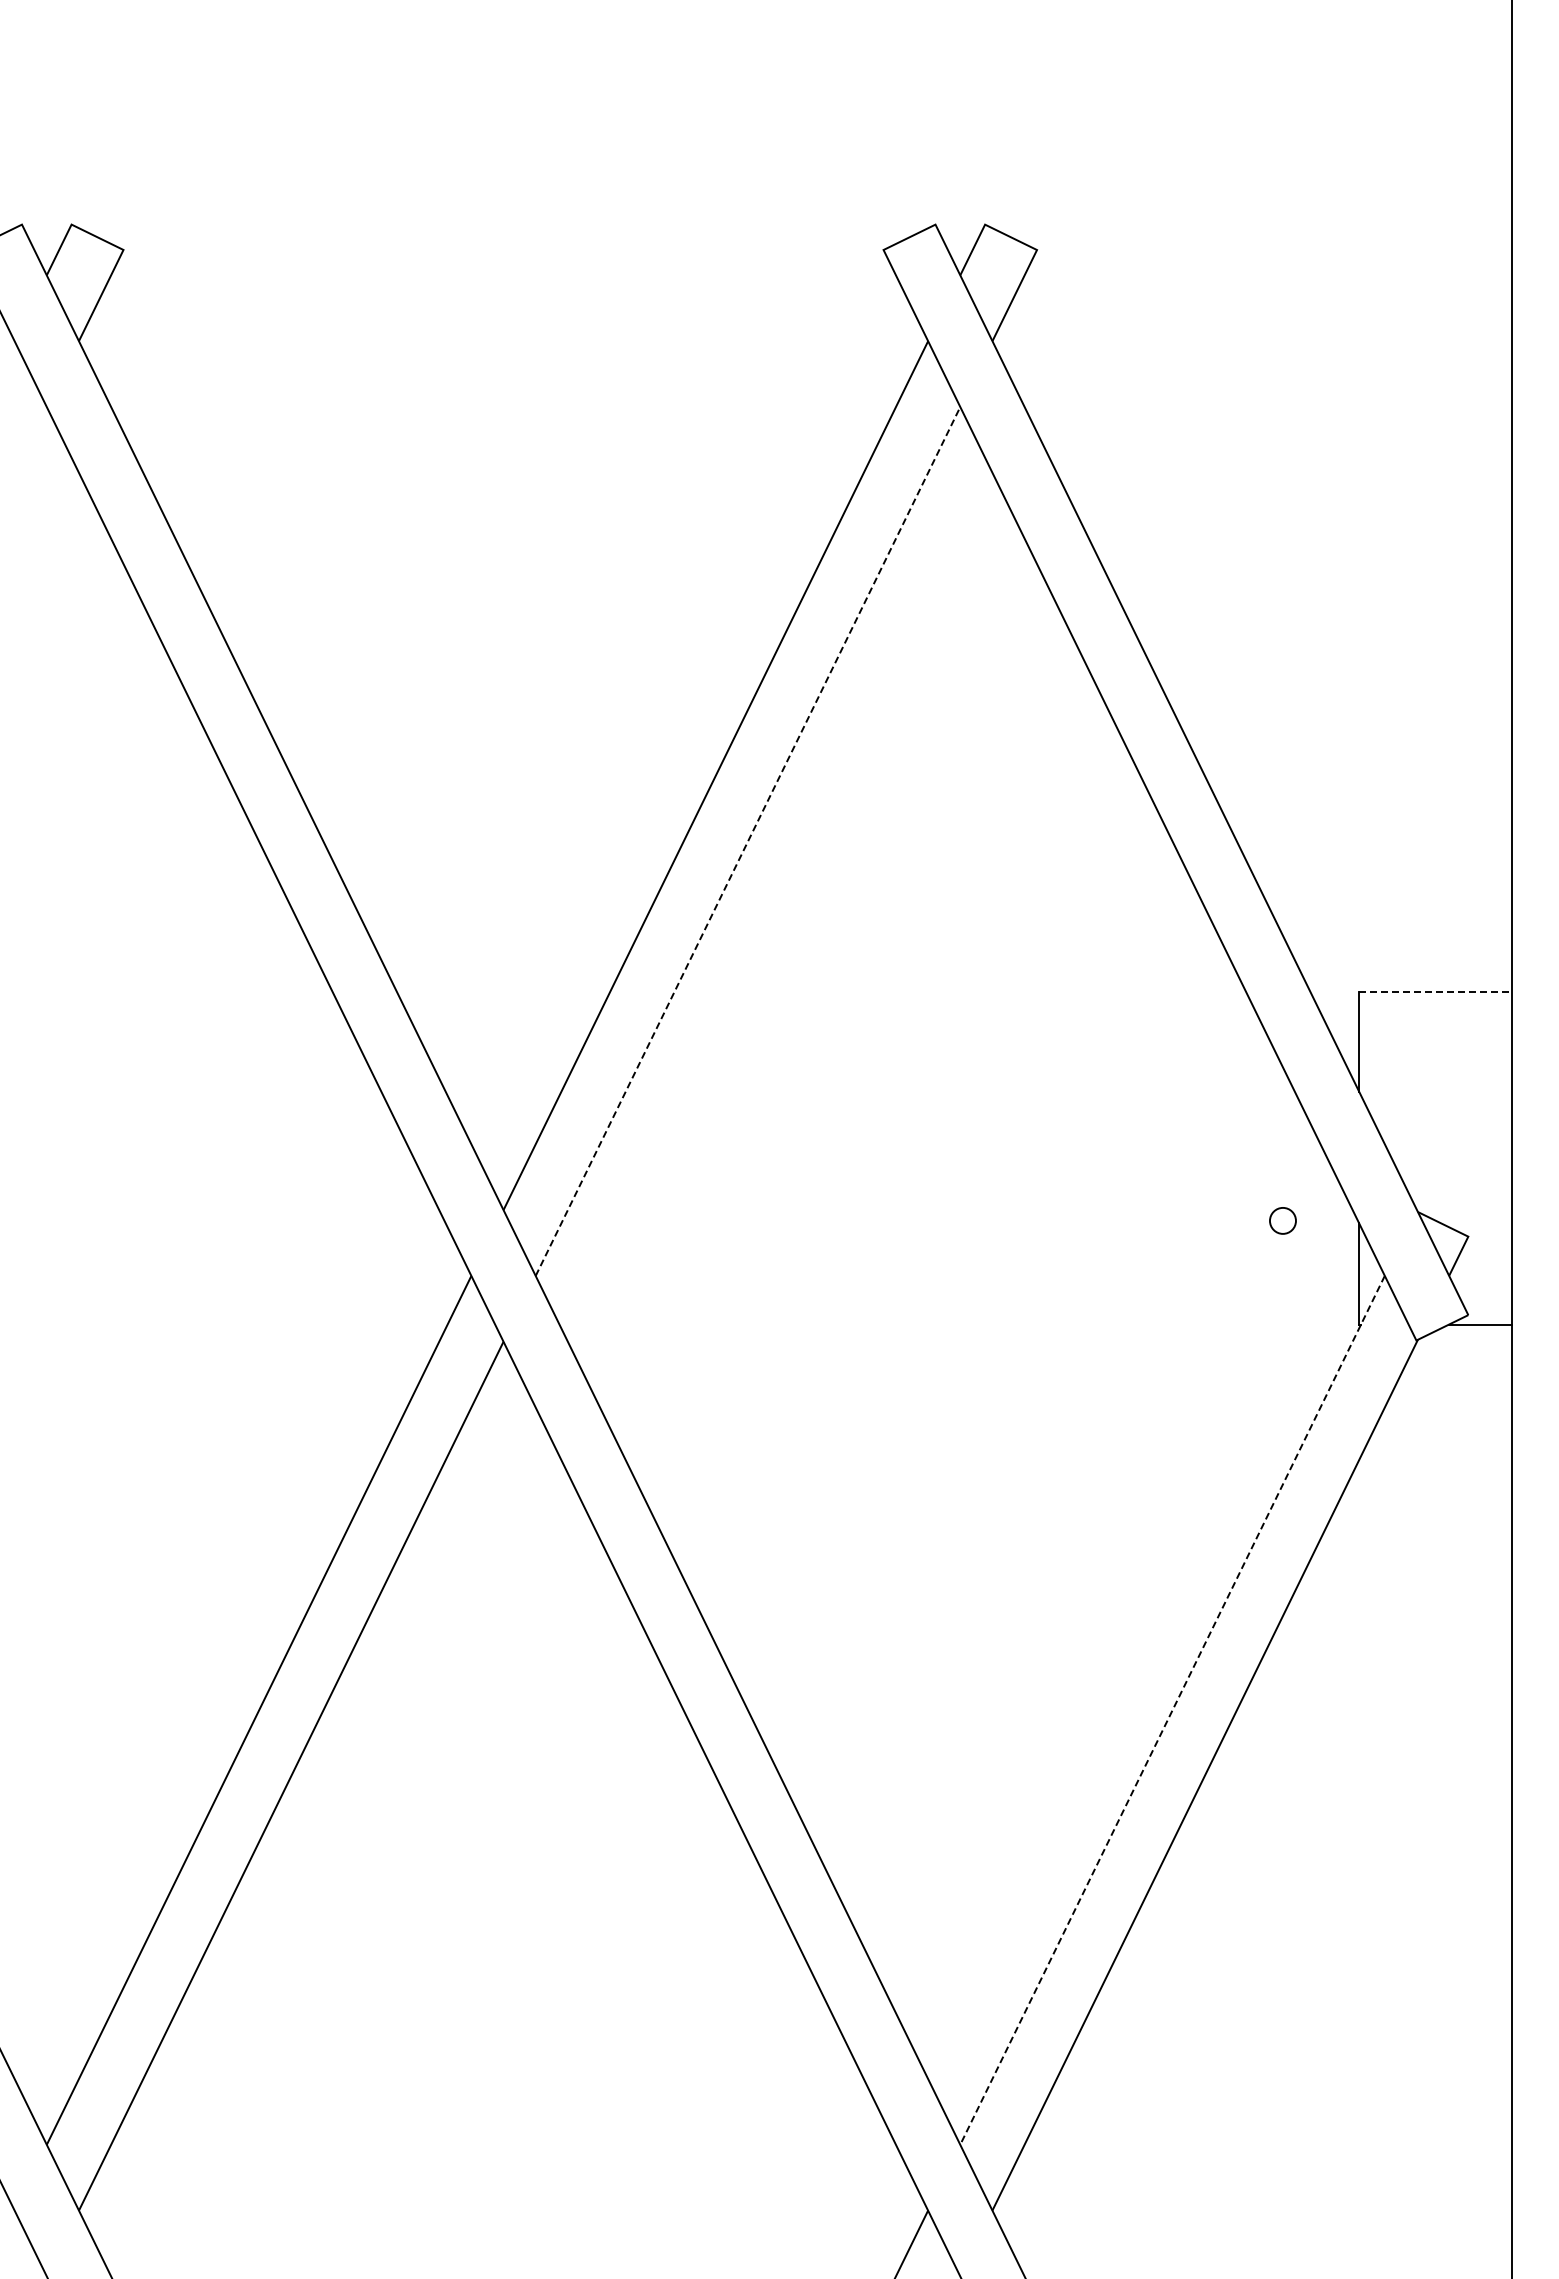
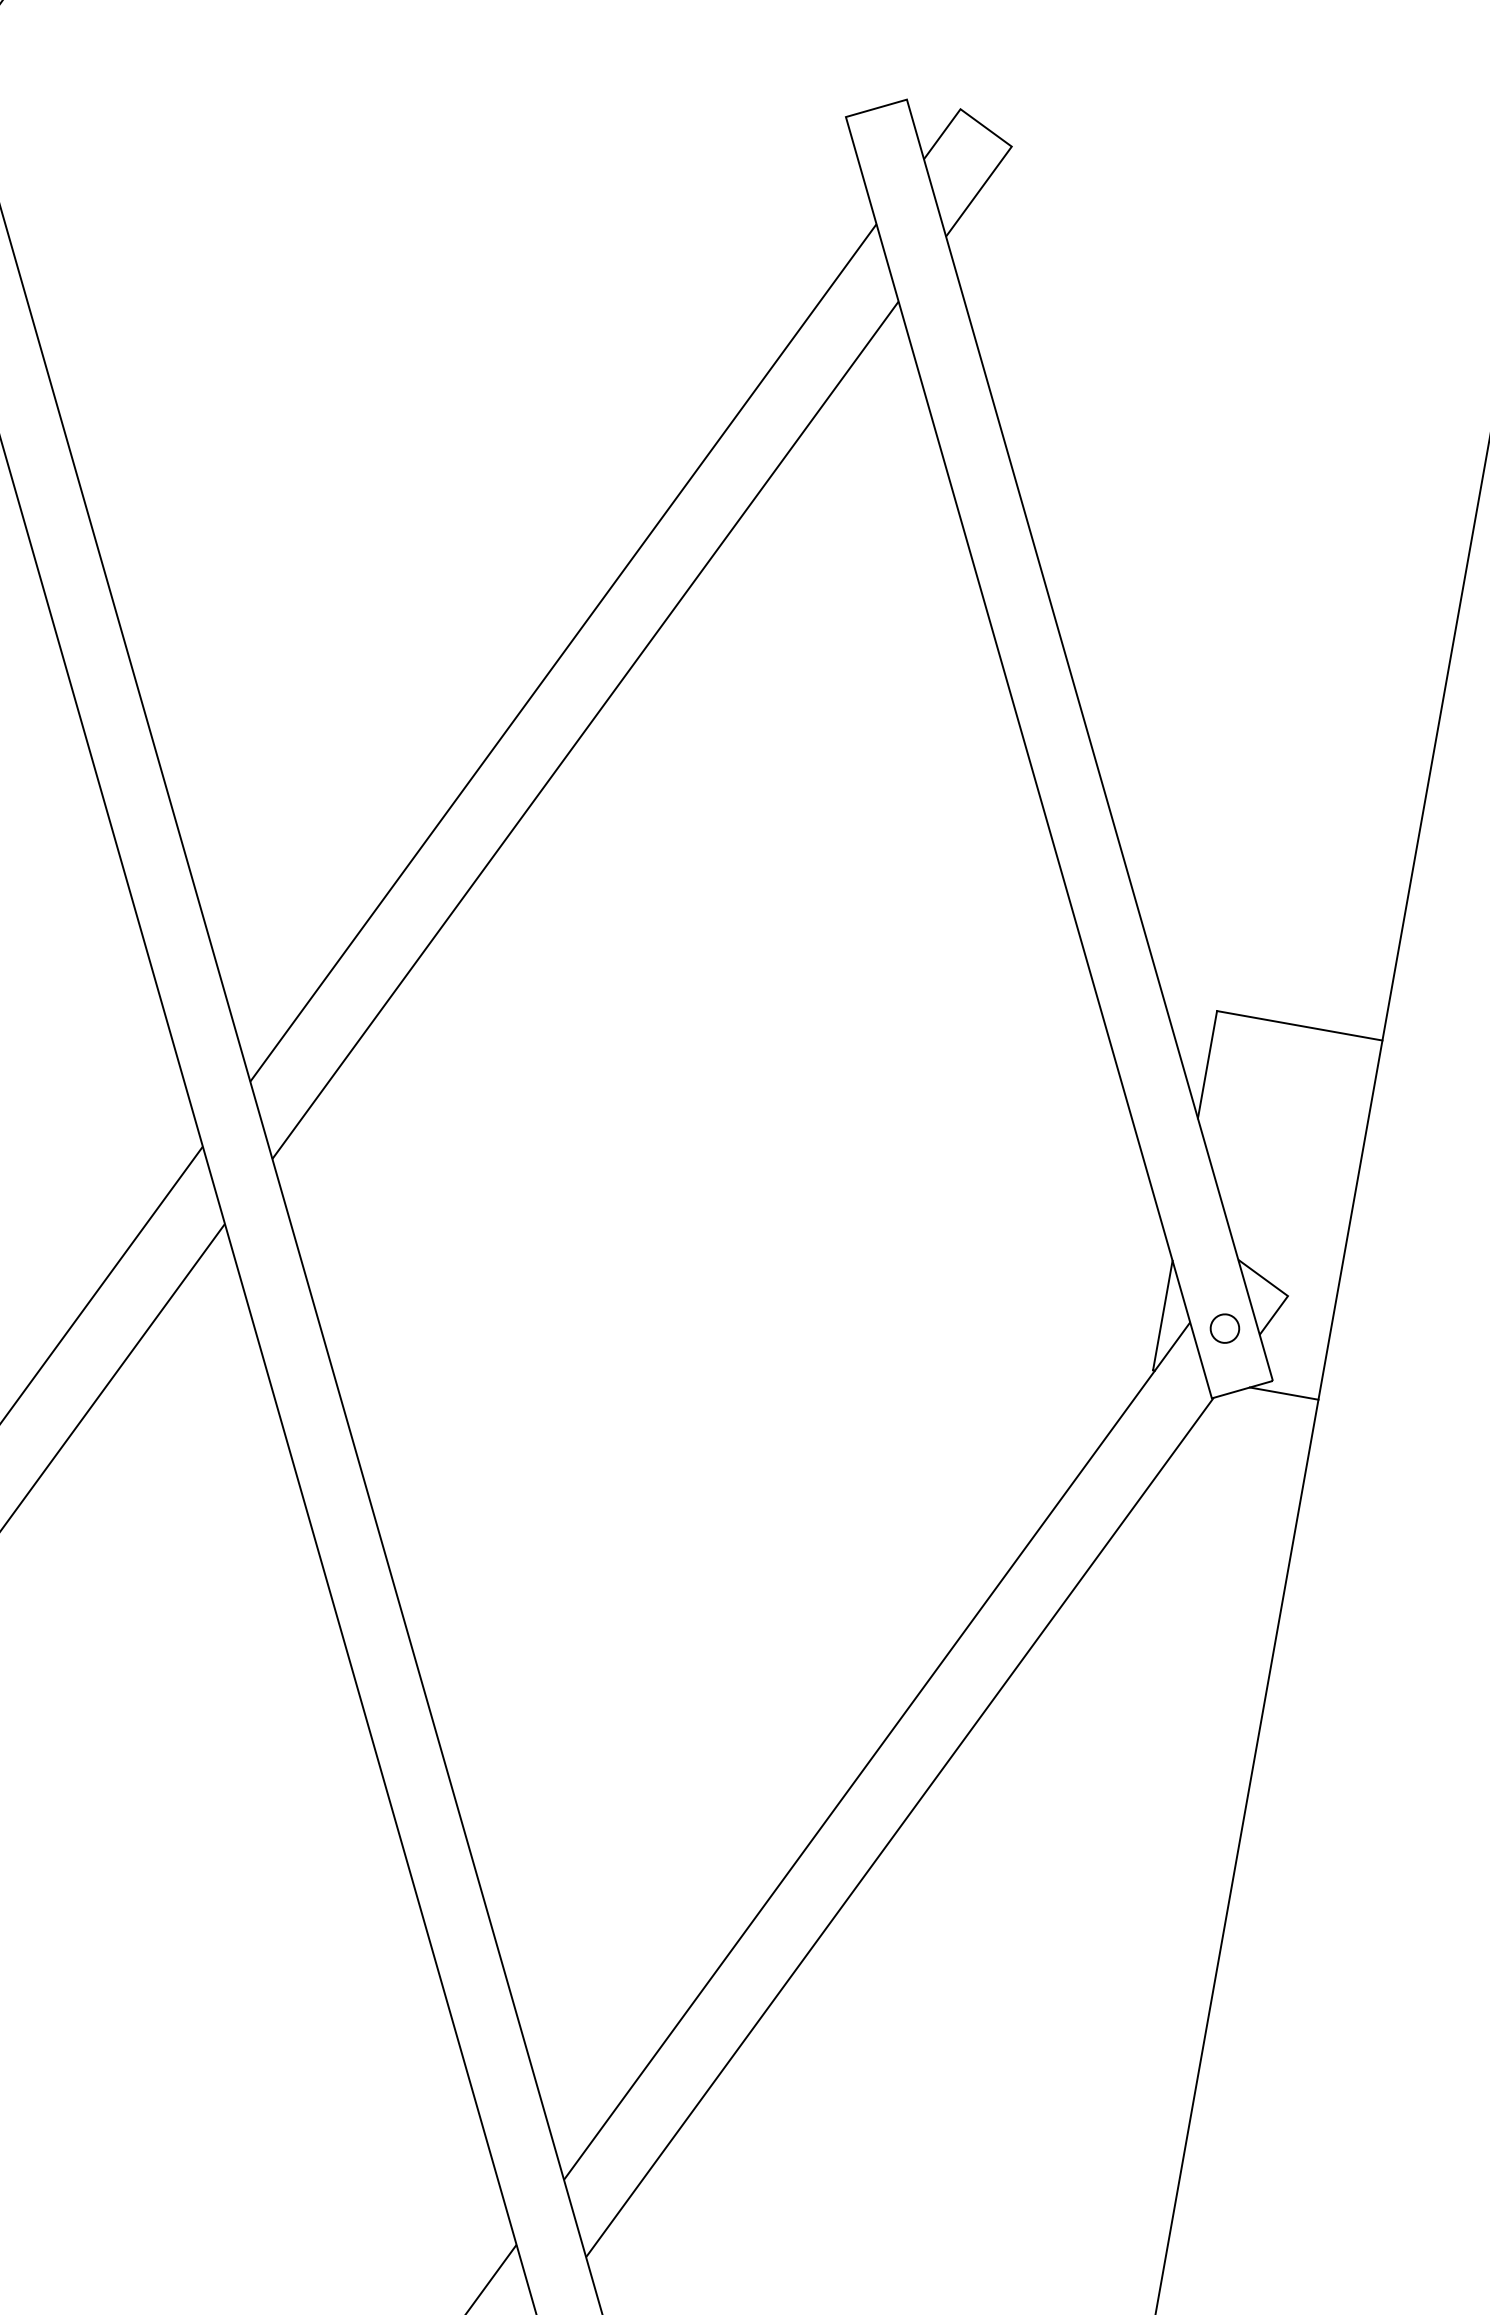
line: (748, 841) -> (586, 730), dashed -> solid
line: (1435, 992) -> (1299, 1025), dashed -> solid
circle: (1282, 1220) -> (1224, 1328), moved
line: (1172, 1710) -> (877, 1751), dashed -> solid

